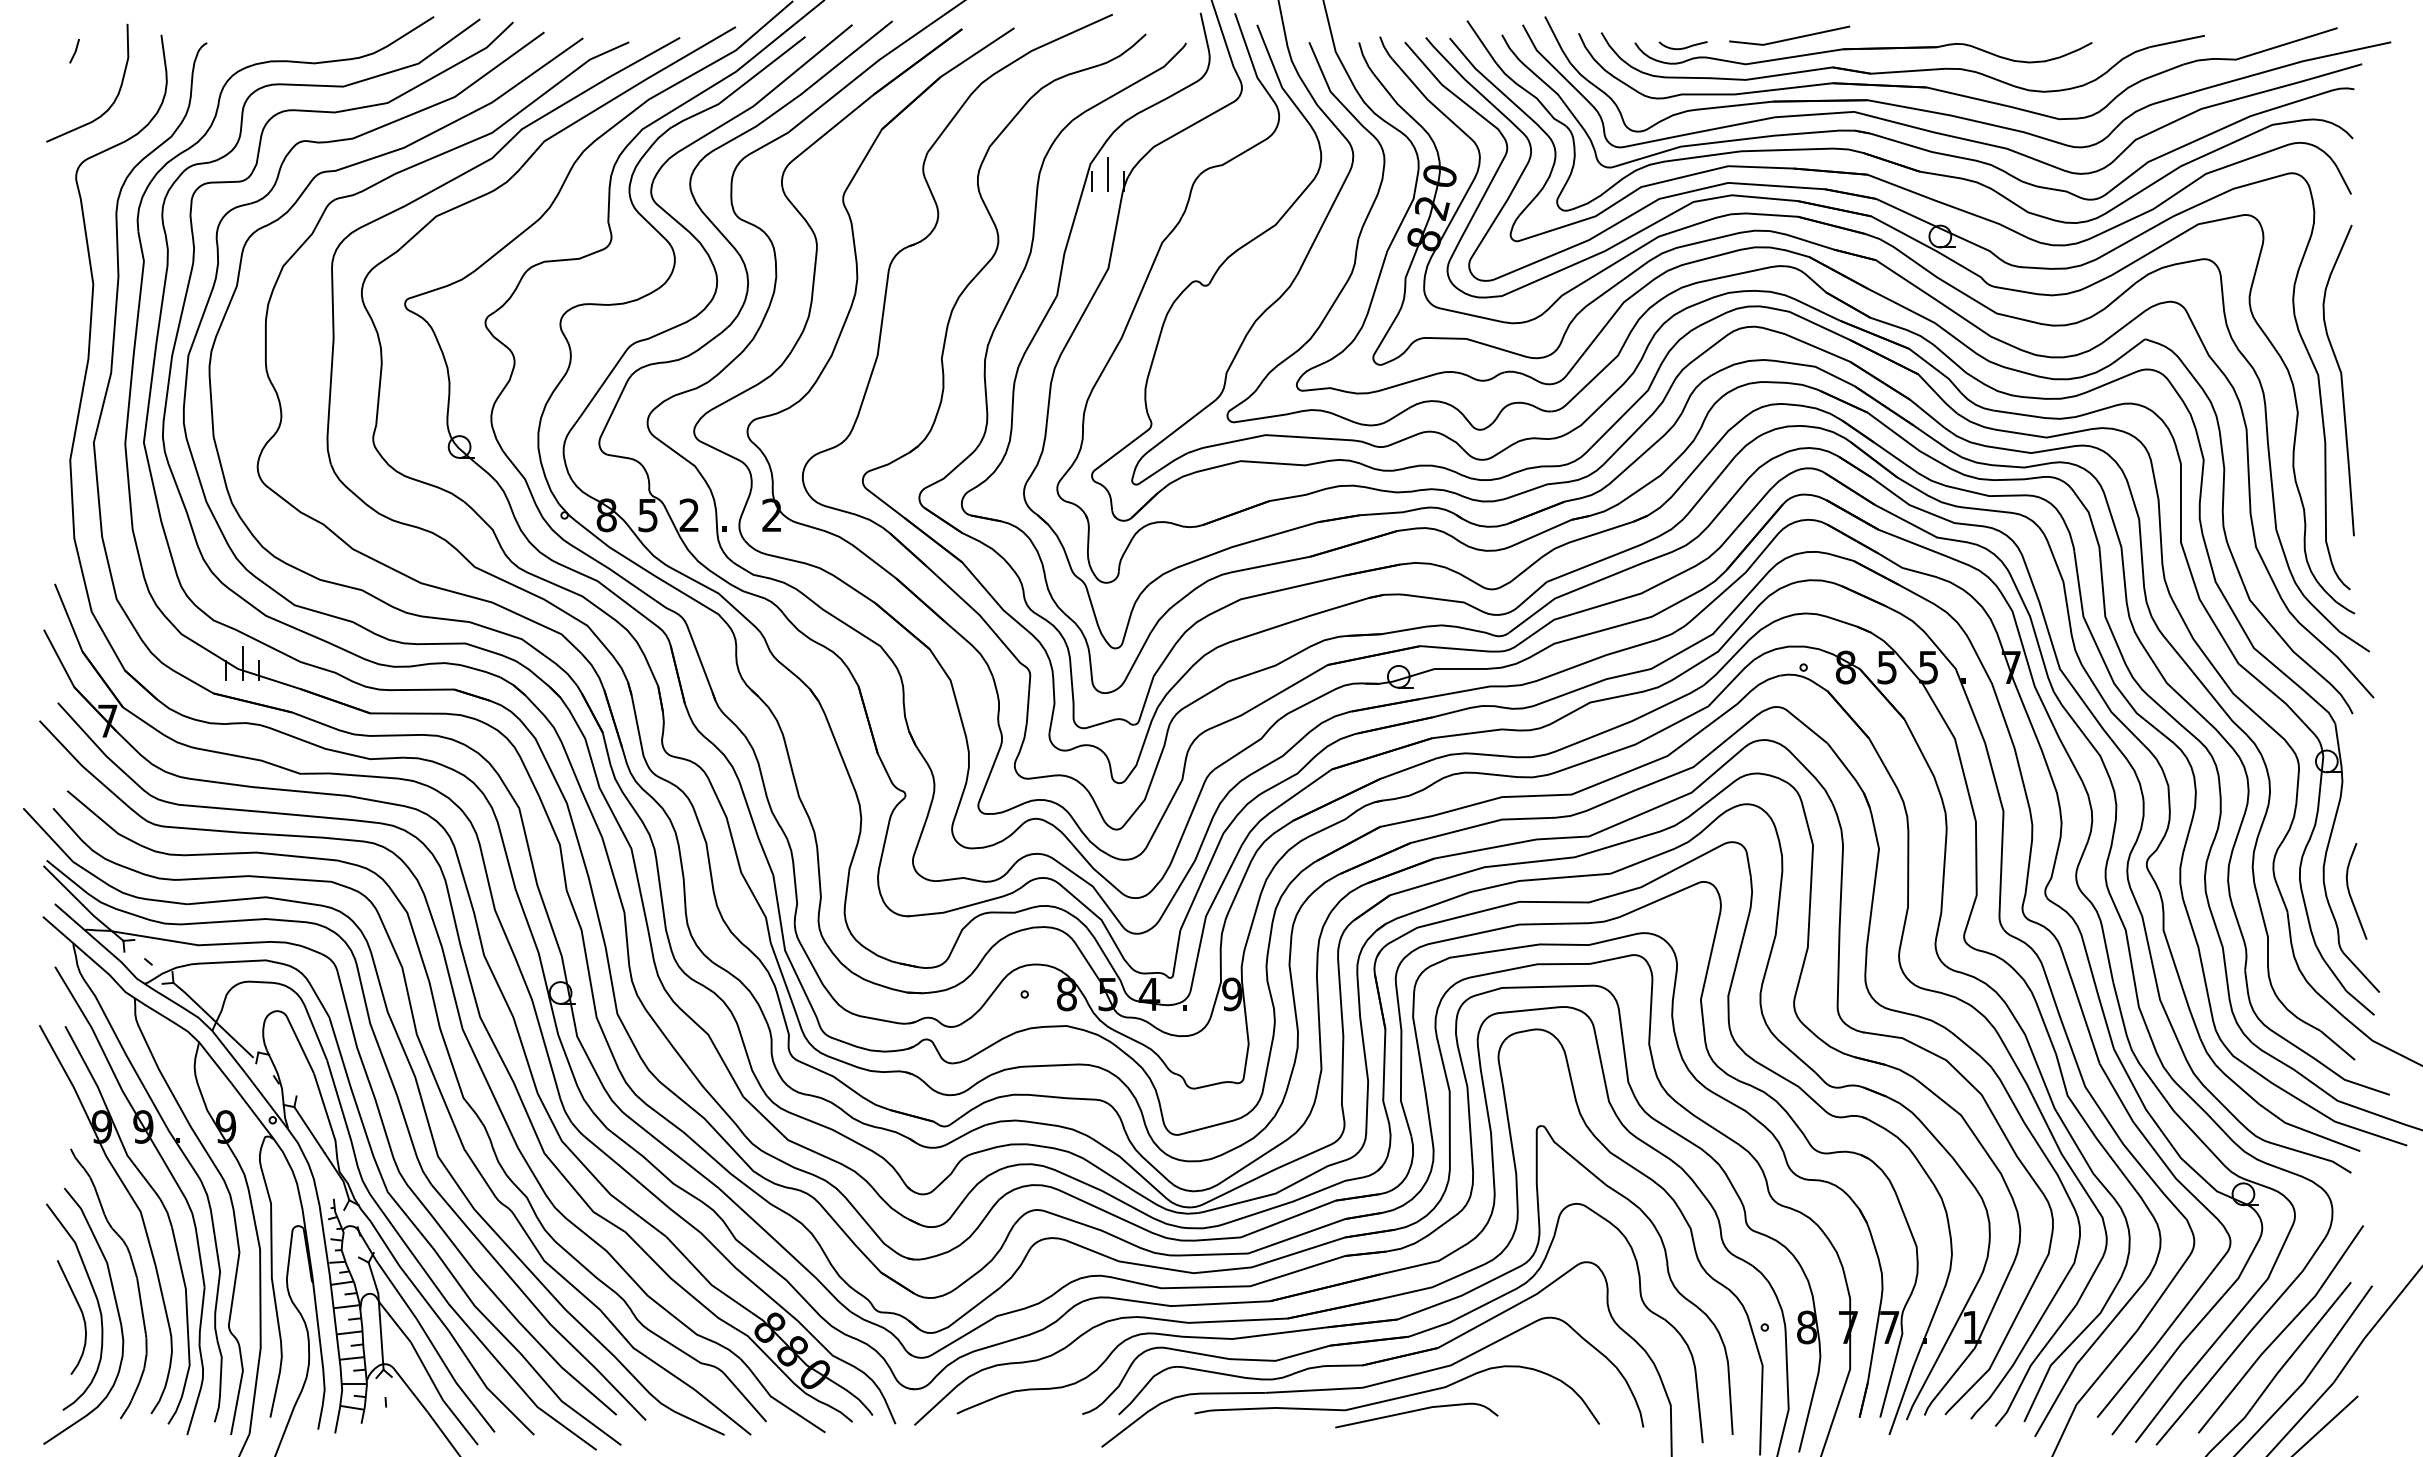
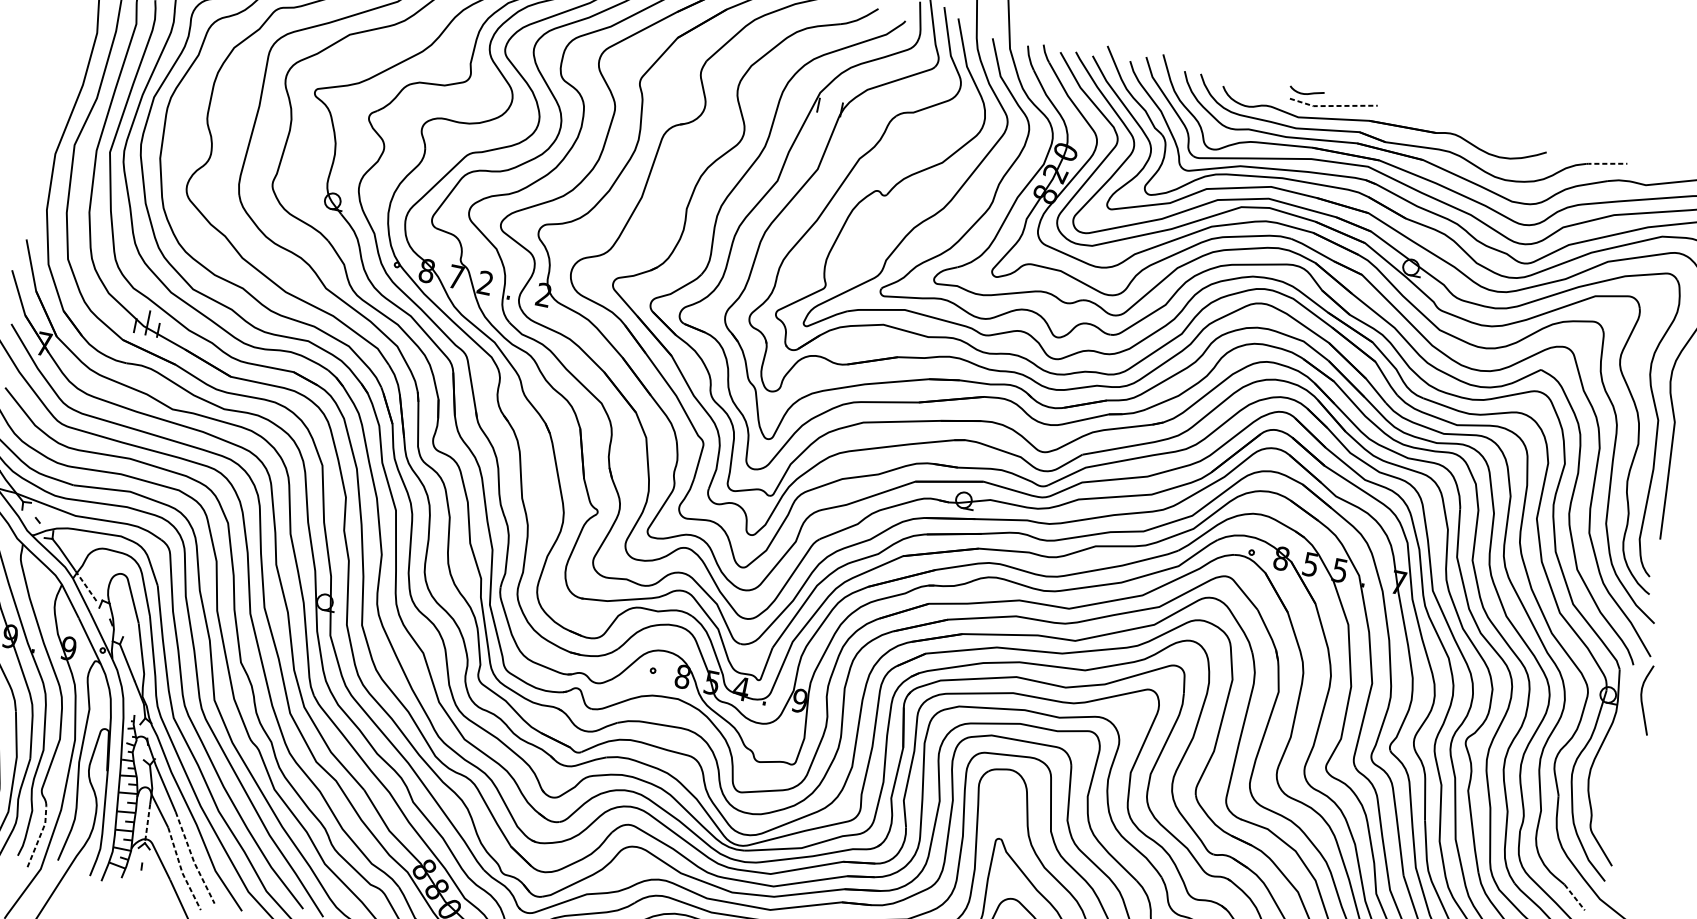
line: (1789, 39) -> (1332, 106), solid -> dashed
line: (2176, 41) -> (1606, 163), solid -> dashed
curve: (1682, 47) -> (1306, 93), moved
line: (1107, 173) -> (830, 101), removed
text: (647, 515) -> (455, 277), 5 -> 7
curve: (2350, 892) -> (1642, 699), moved
line: (233, 1038) -> (86, 586), solid -> dashed
line: (2337, 1045) -> (1574, 897), solid -> dashed
line: (381, 1343) -> (147, 824), solid -> dashed
line: (453, 1377) -> (193, 858), solid -> dashed
line: (239, 1388) -> (40, 835), solid -> dashed
line: (441, 1396) -> (182, 870), solid -> dashed

